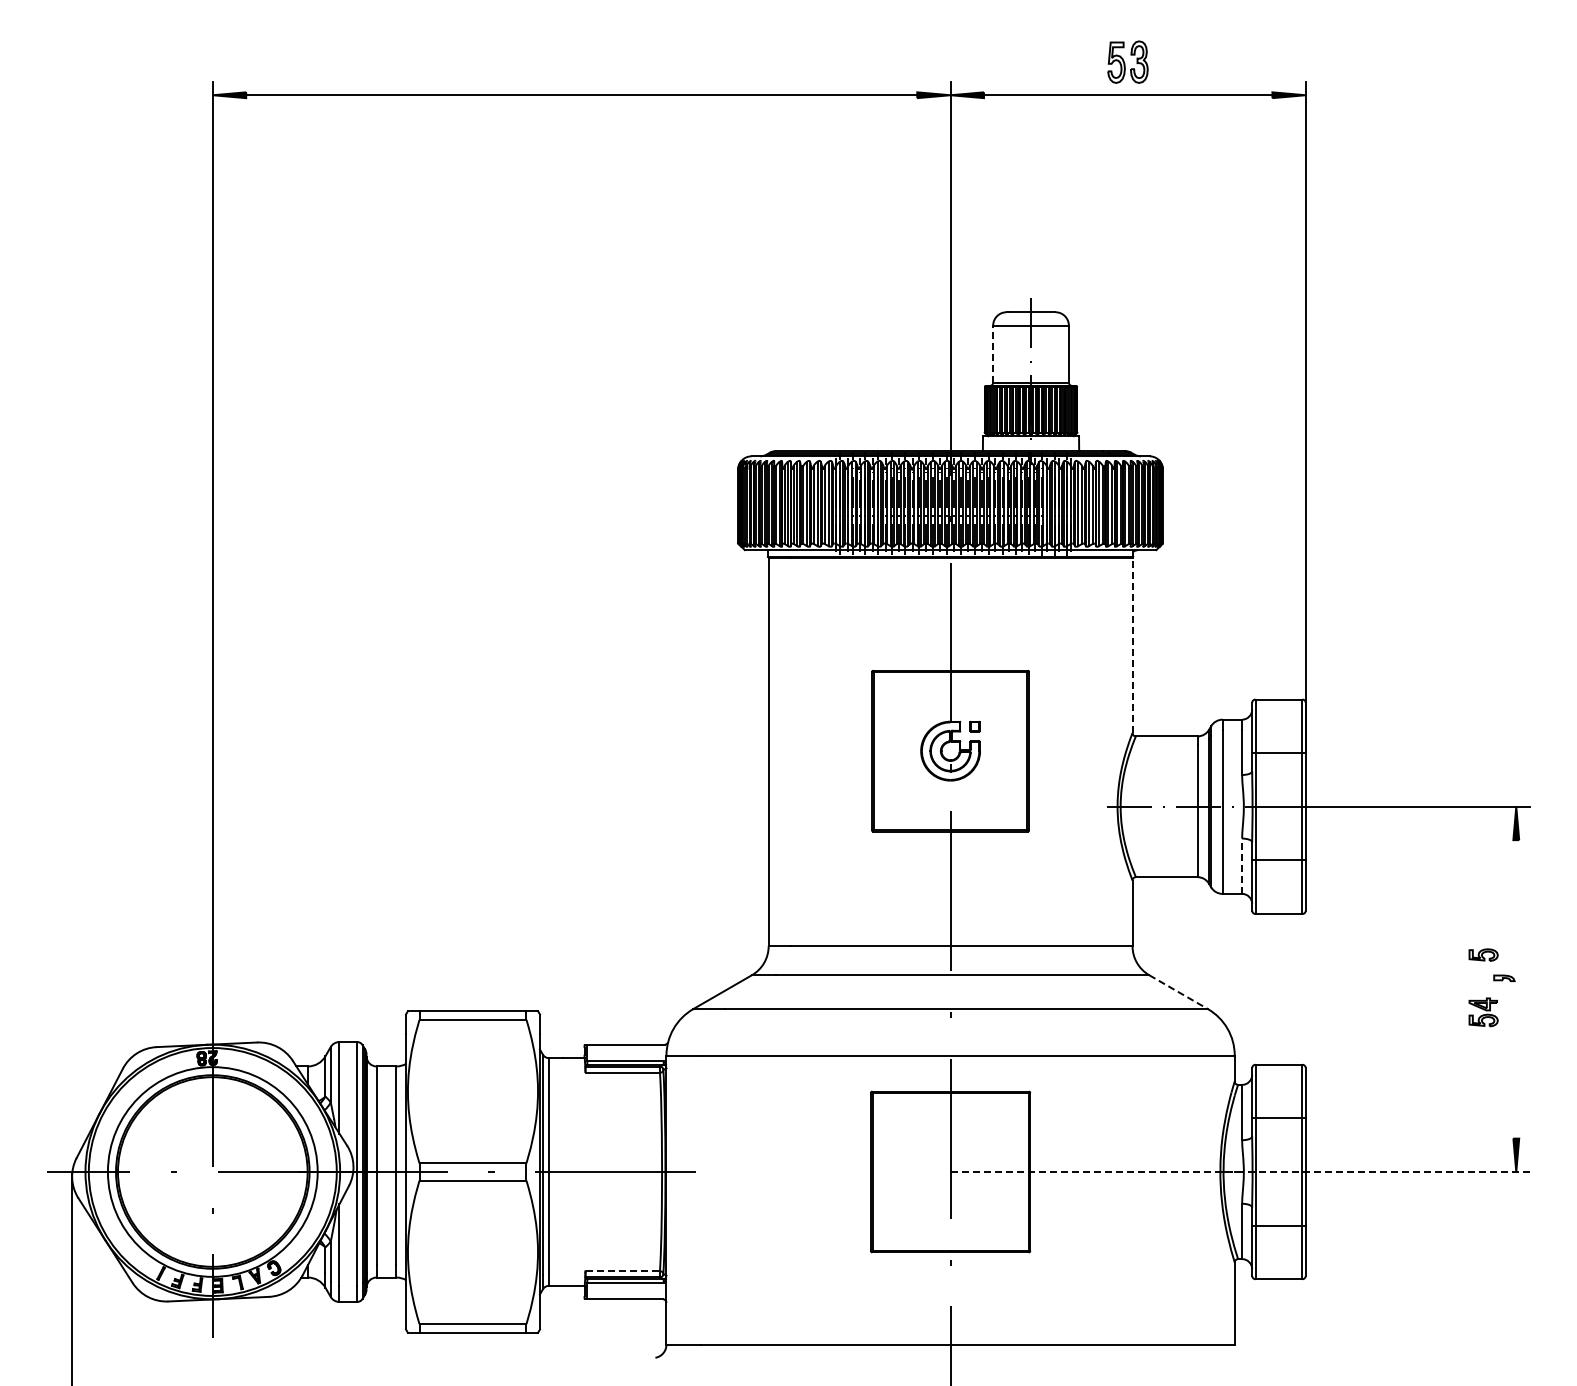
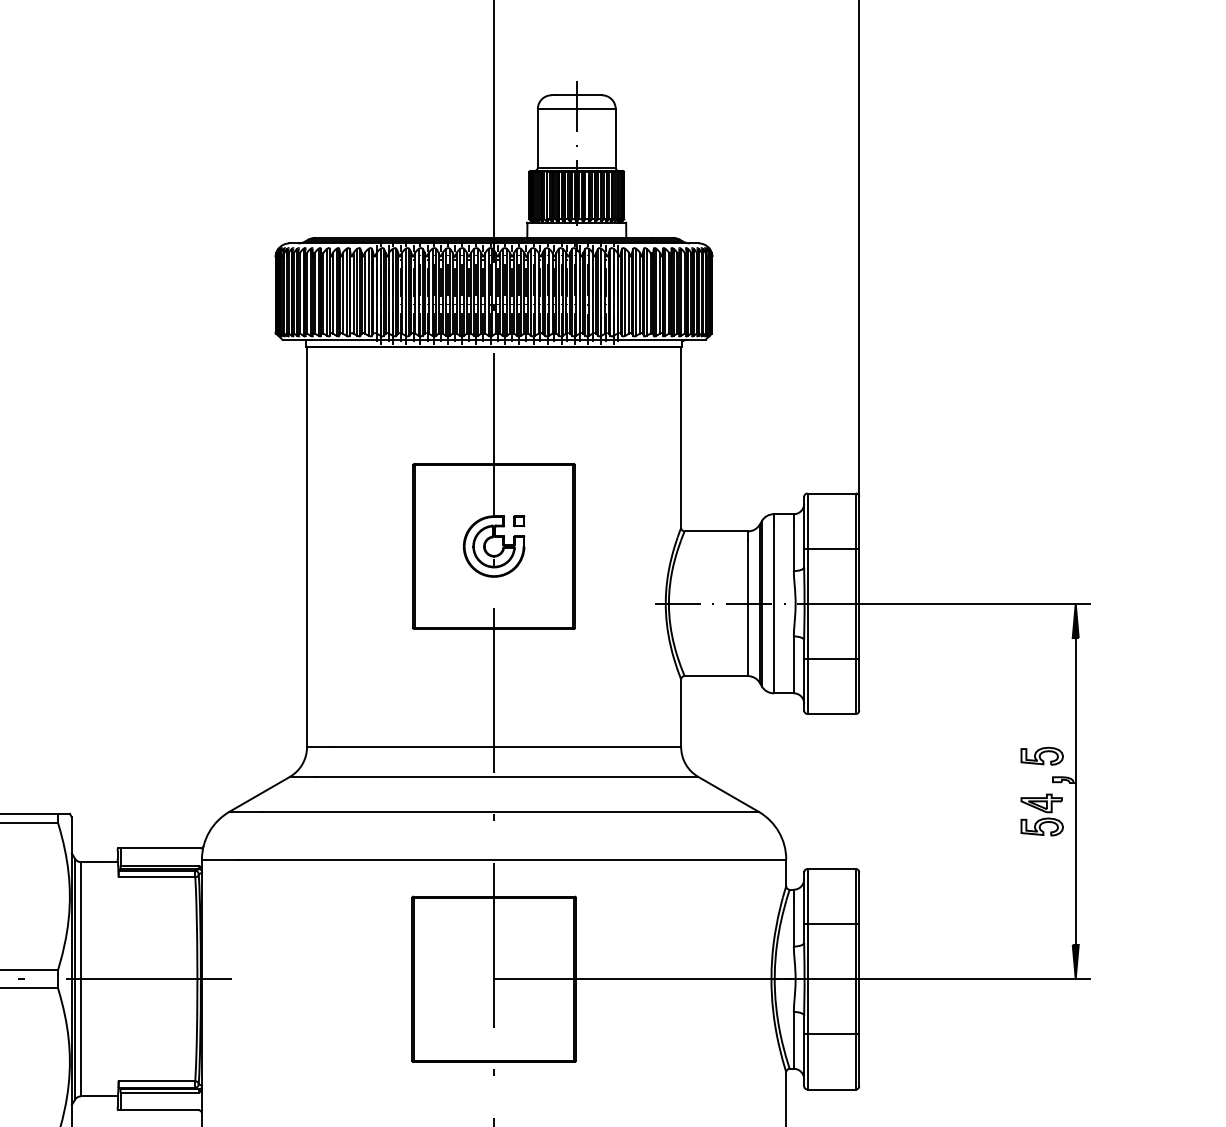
line: (993, 353) -> (538, 137), dashed -> solid
line: (1132, 645) -> (681, 437), dashed -> solid
line: (1242, 866) -> (794, 665), dashed -> solid
part: (1483, 954) -> (1042, 755), size x1.43
line: (1516, 989) -> (1075, 791), added
line: (1178, 992) -> (728, 794), dashed -> solid
part: (1483, 1012) -> (1042, 815), size x1.43
line: (1240, 1172) -> (792, 979), dashed -> solid
line: (623, 1271) -> (157, 1081), dashed -> solid

